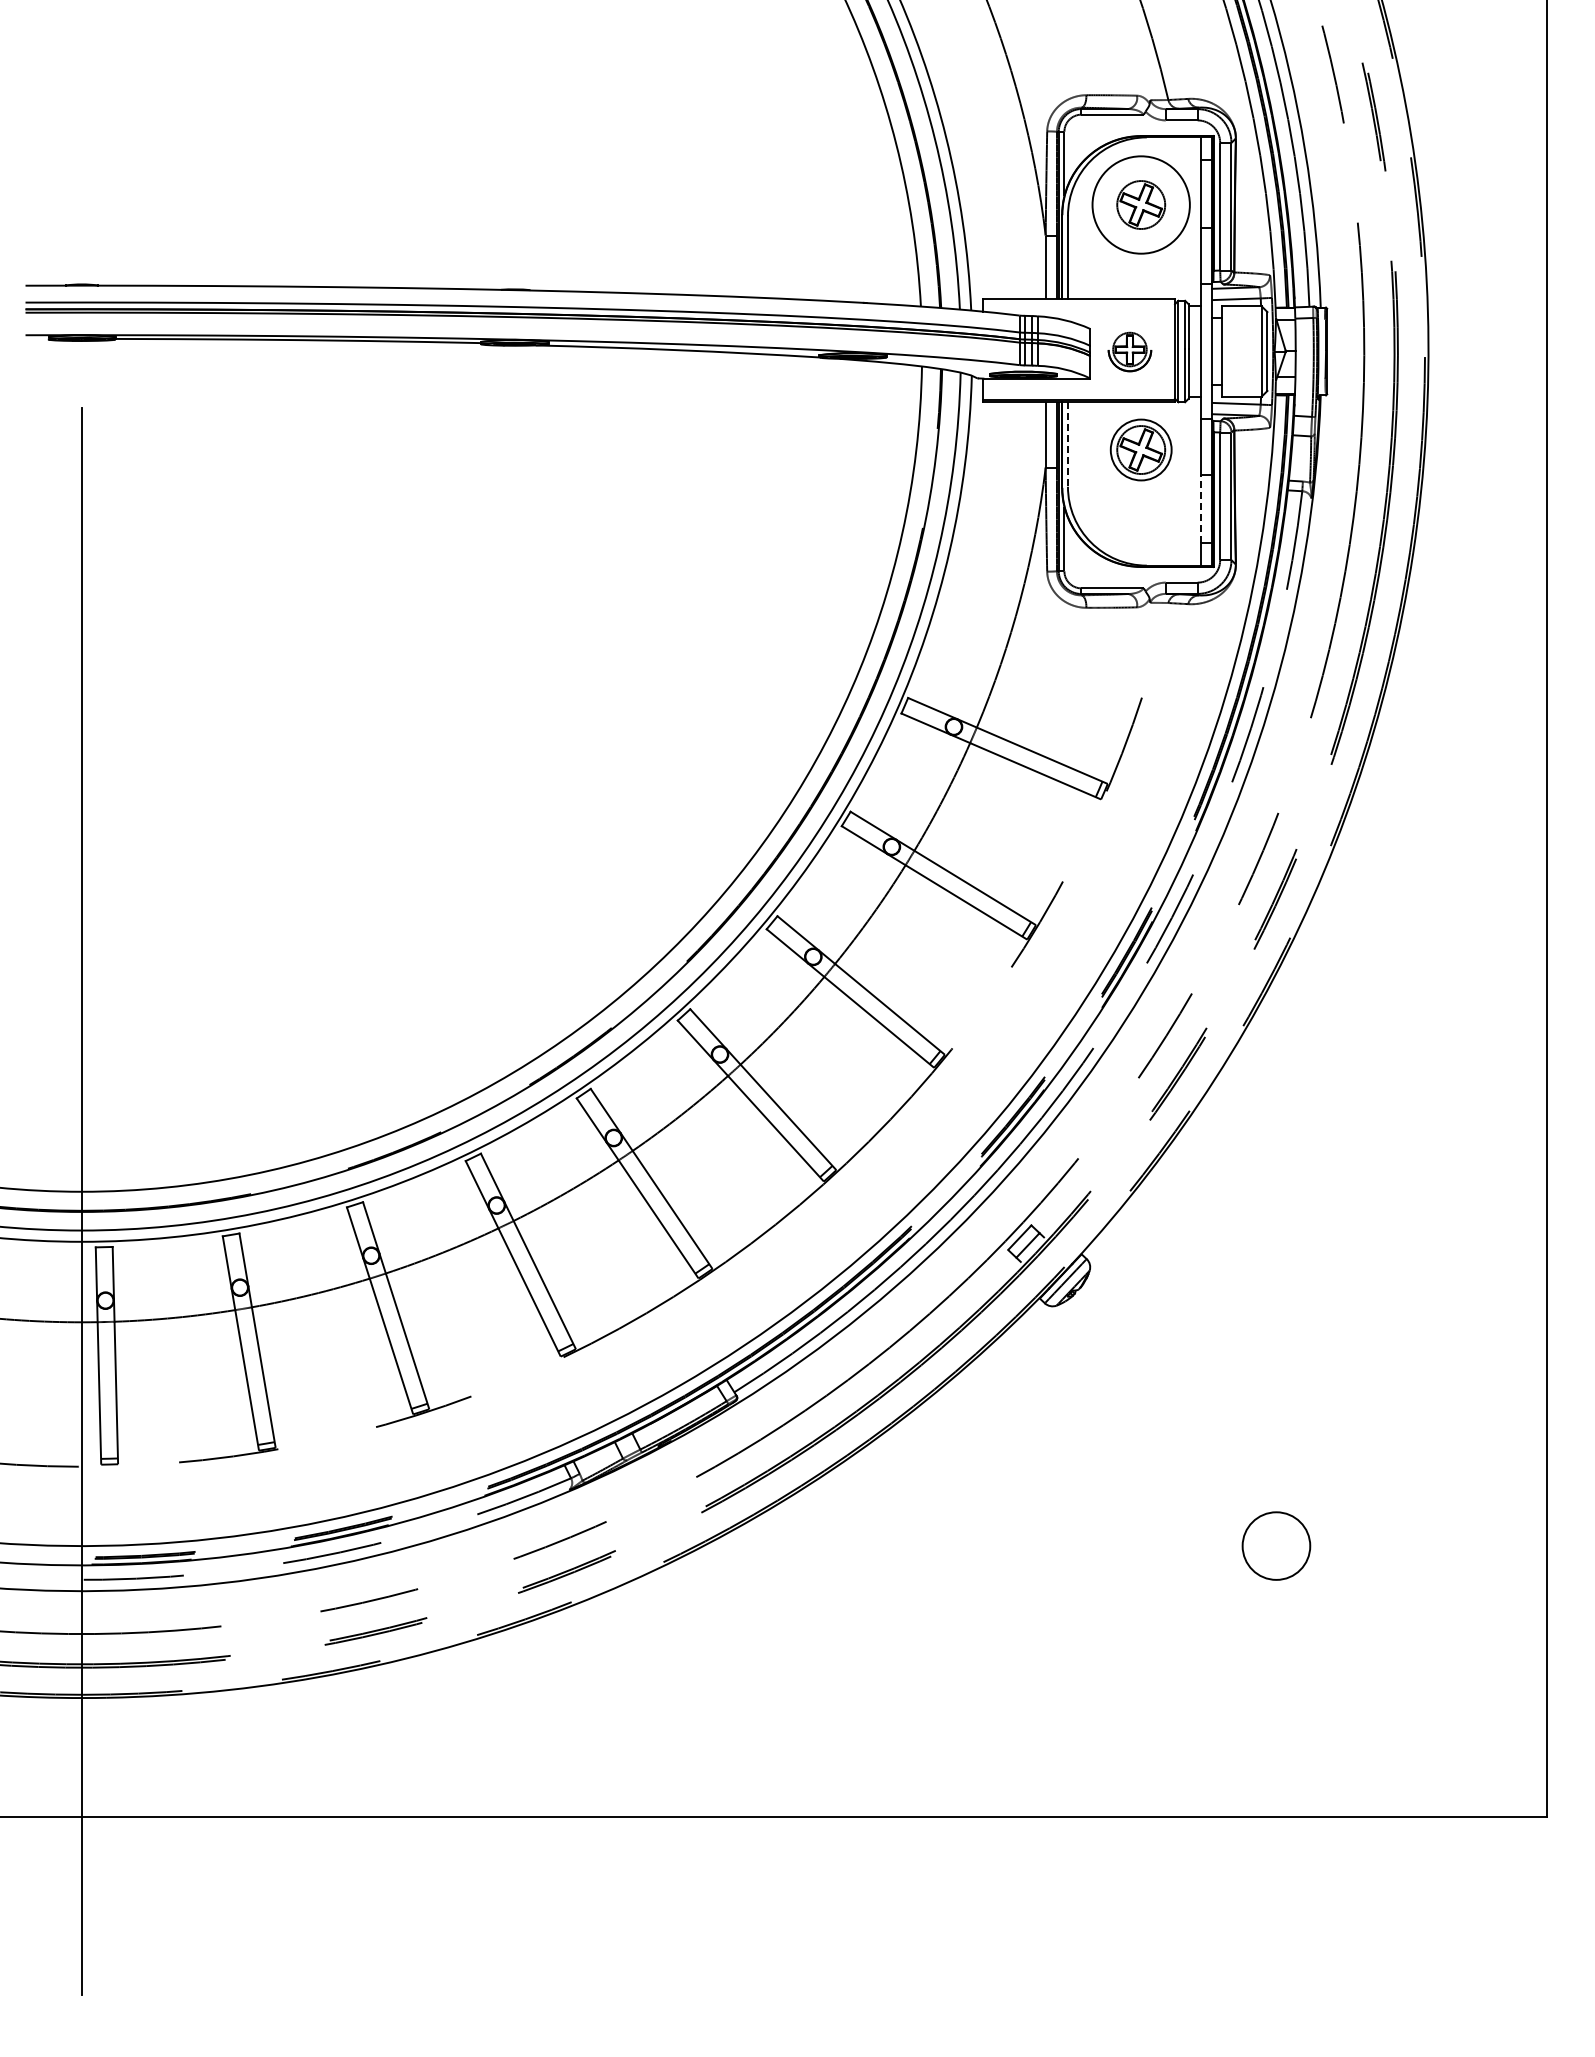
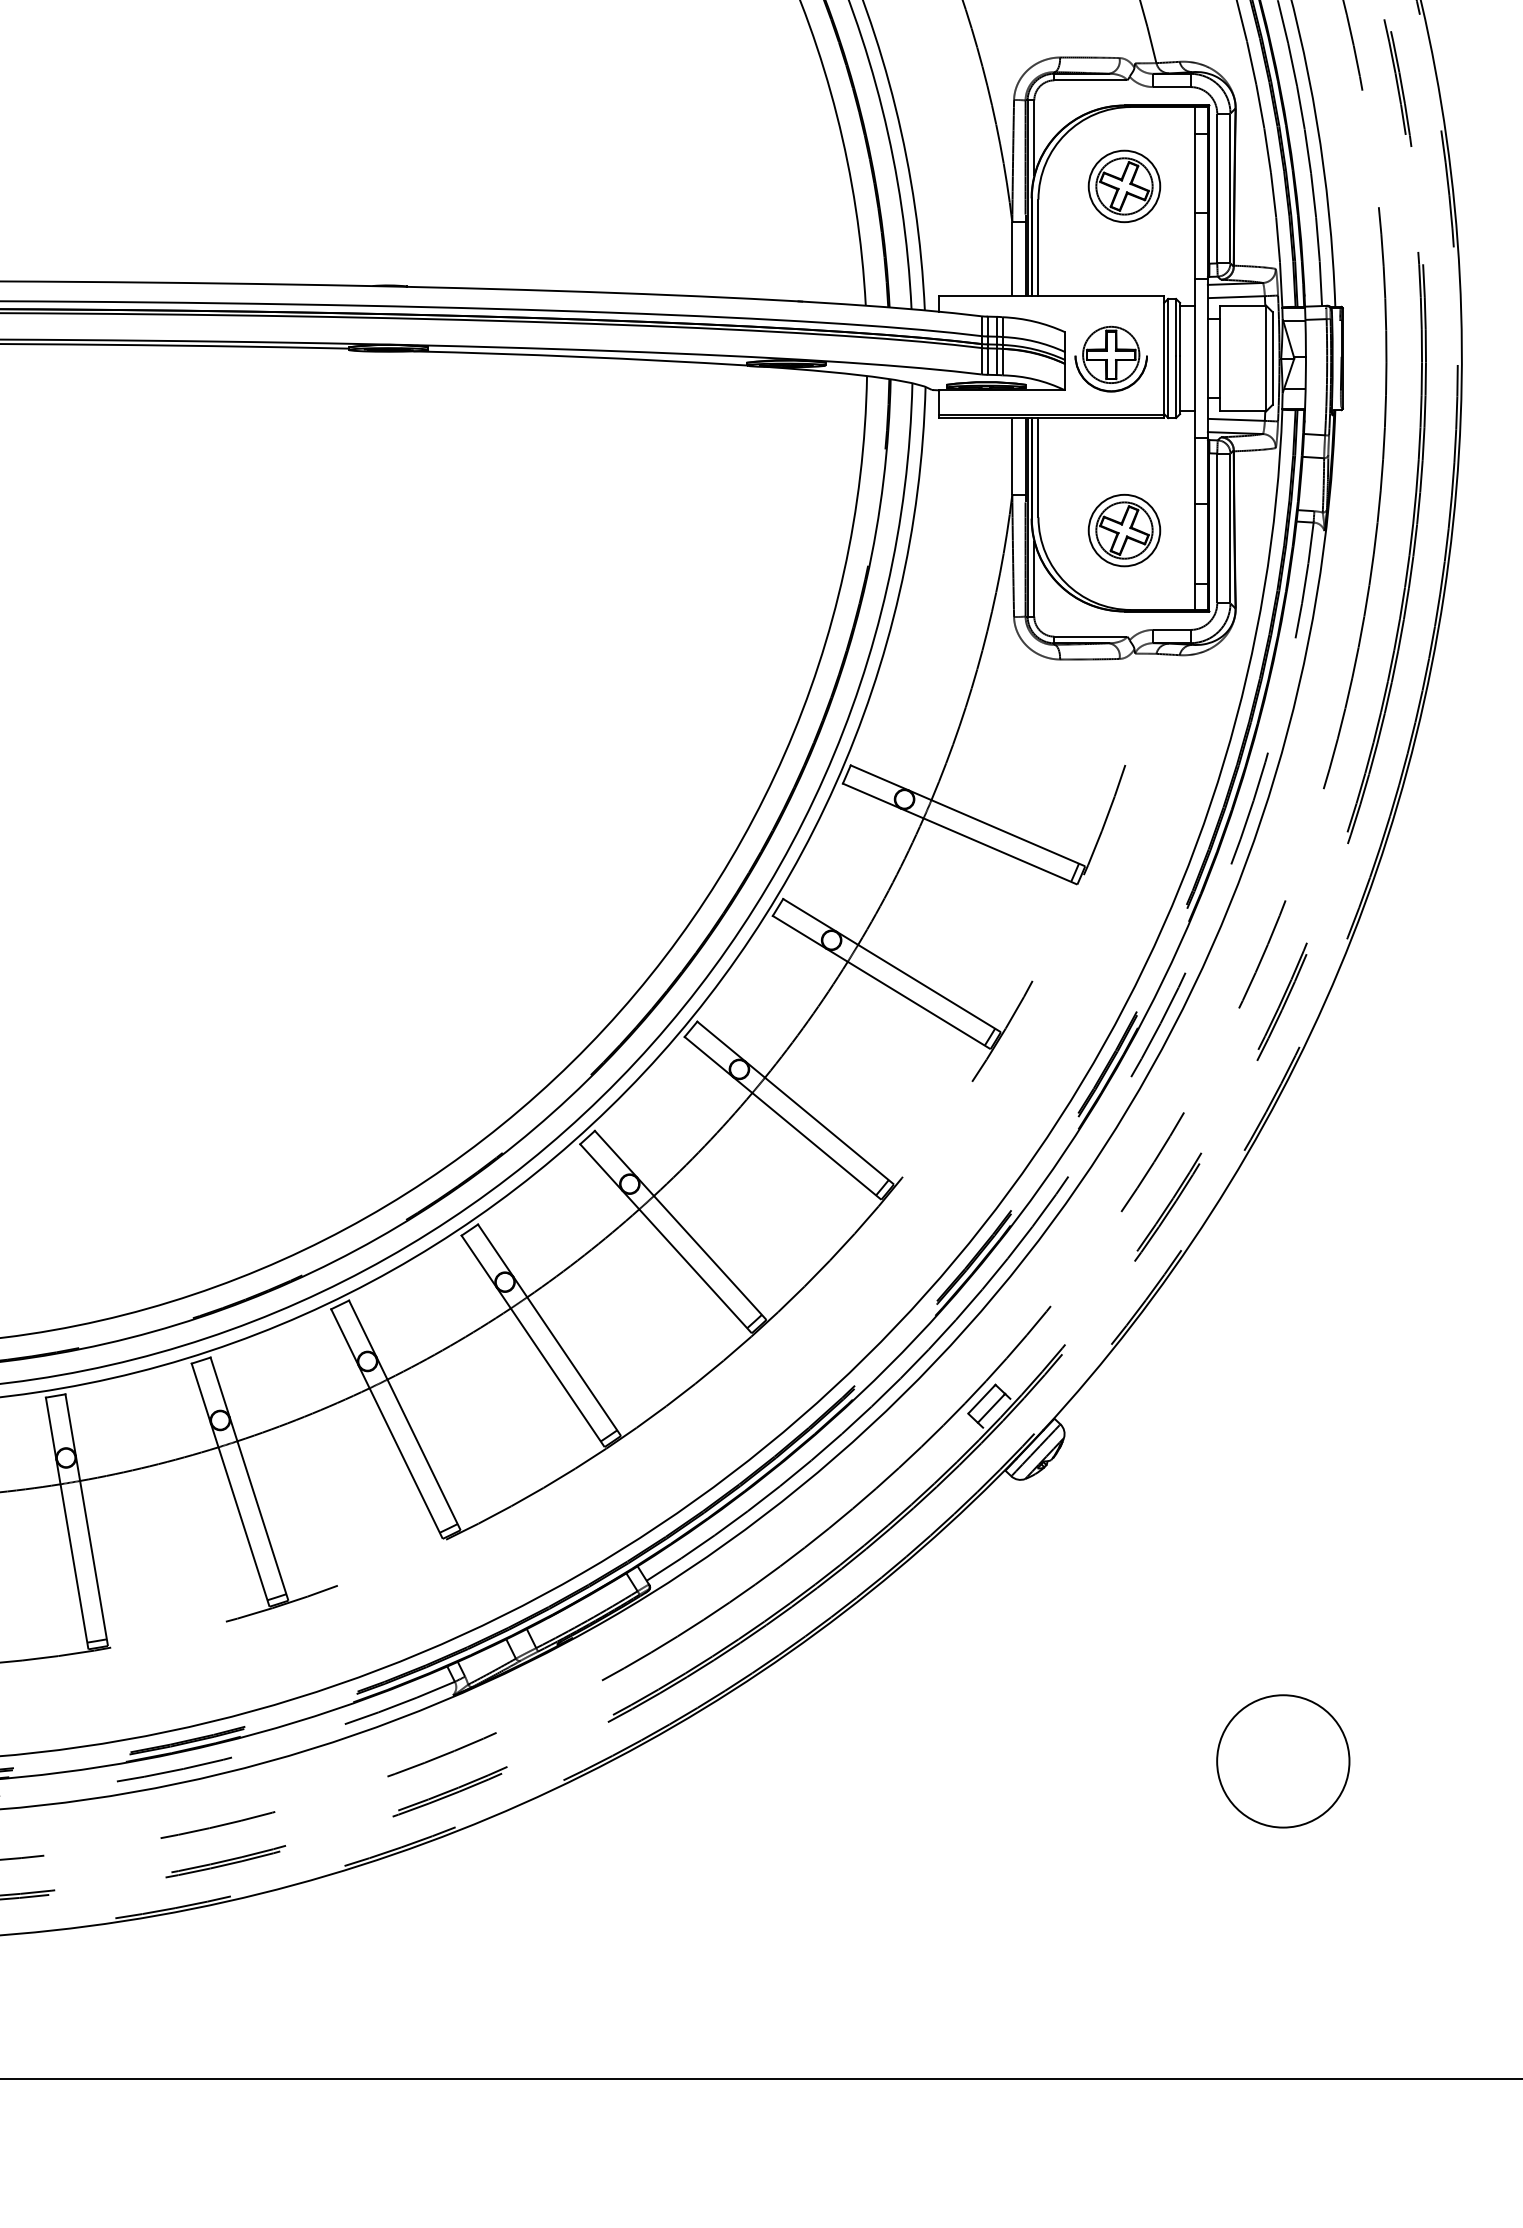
circle: (1140, 204) -> (1123, 185), size x0.62
part: (1129, 351) -> (1110, 358), size x1.43
line: (1067, 444) -> (1037, 467), dashed -> solid
part: (1140, 449) -> (1123, 529), moved
line: (1200, 509) -> (1194, 544), dashed -> solid
circle: (1276, 1545) -> (1283, 1760), size x1.67

